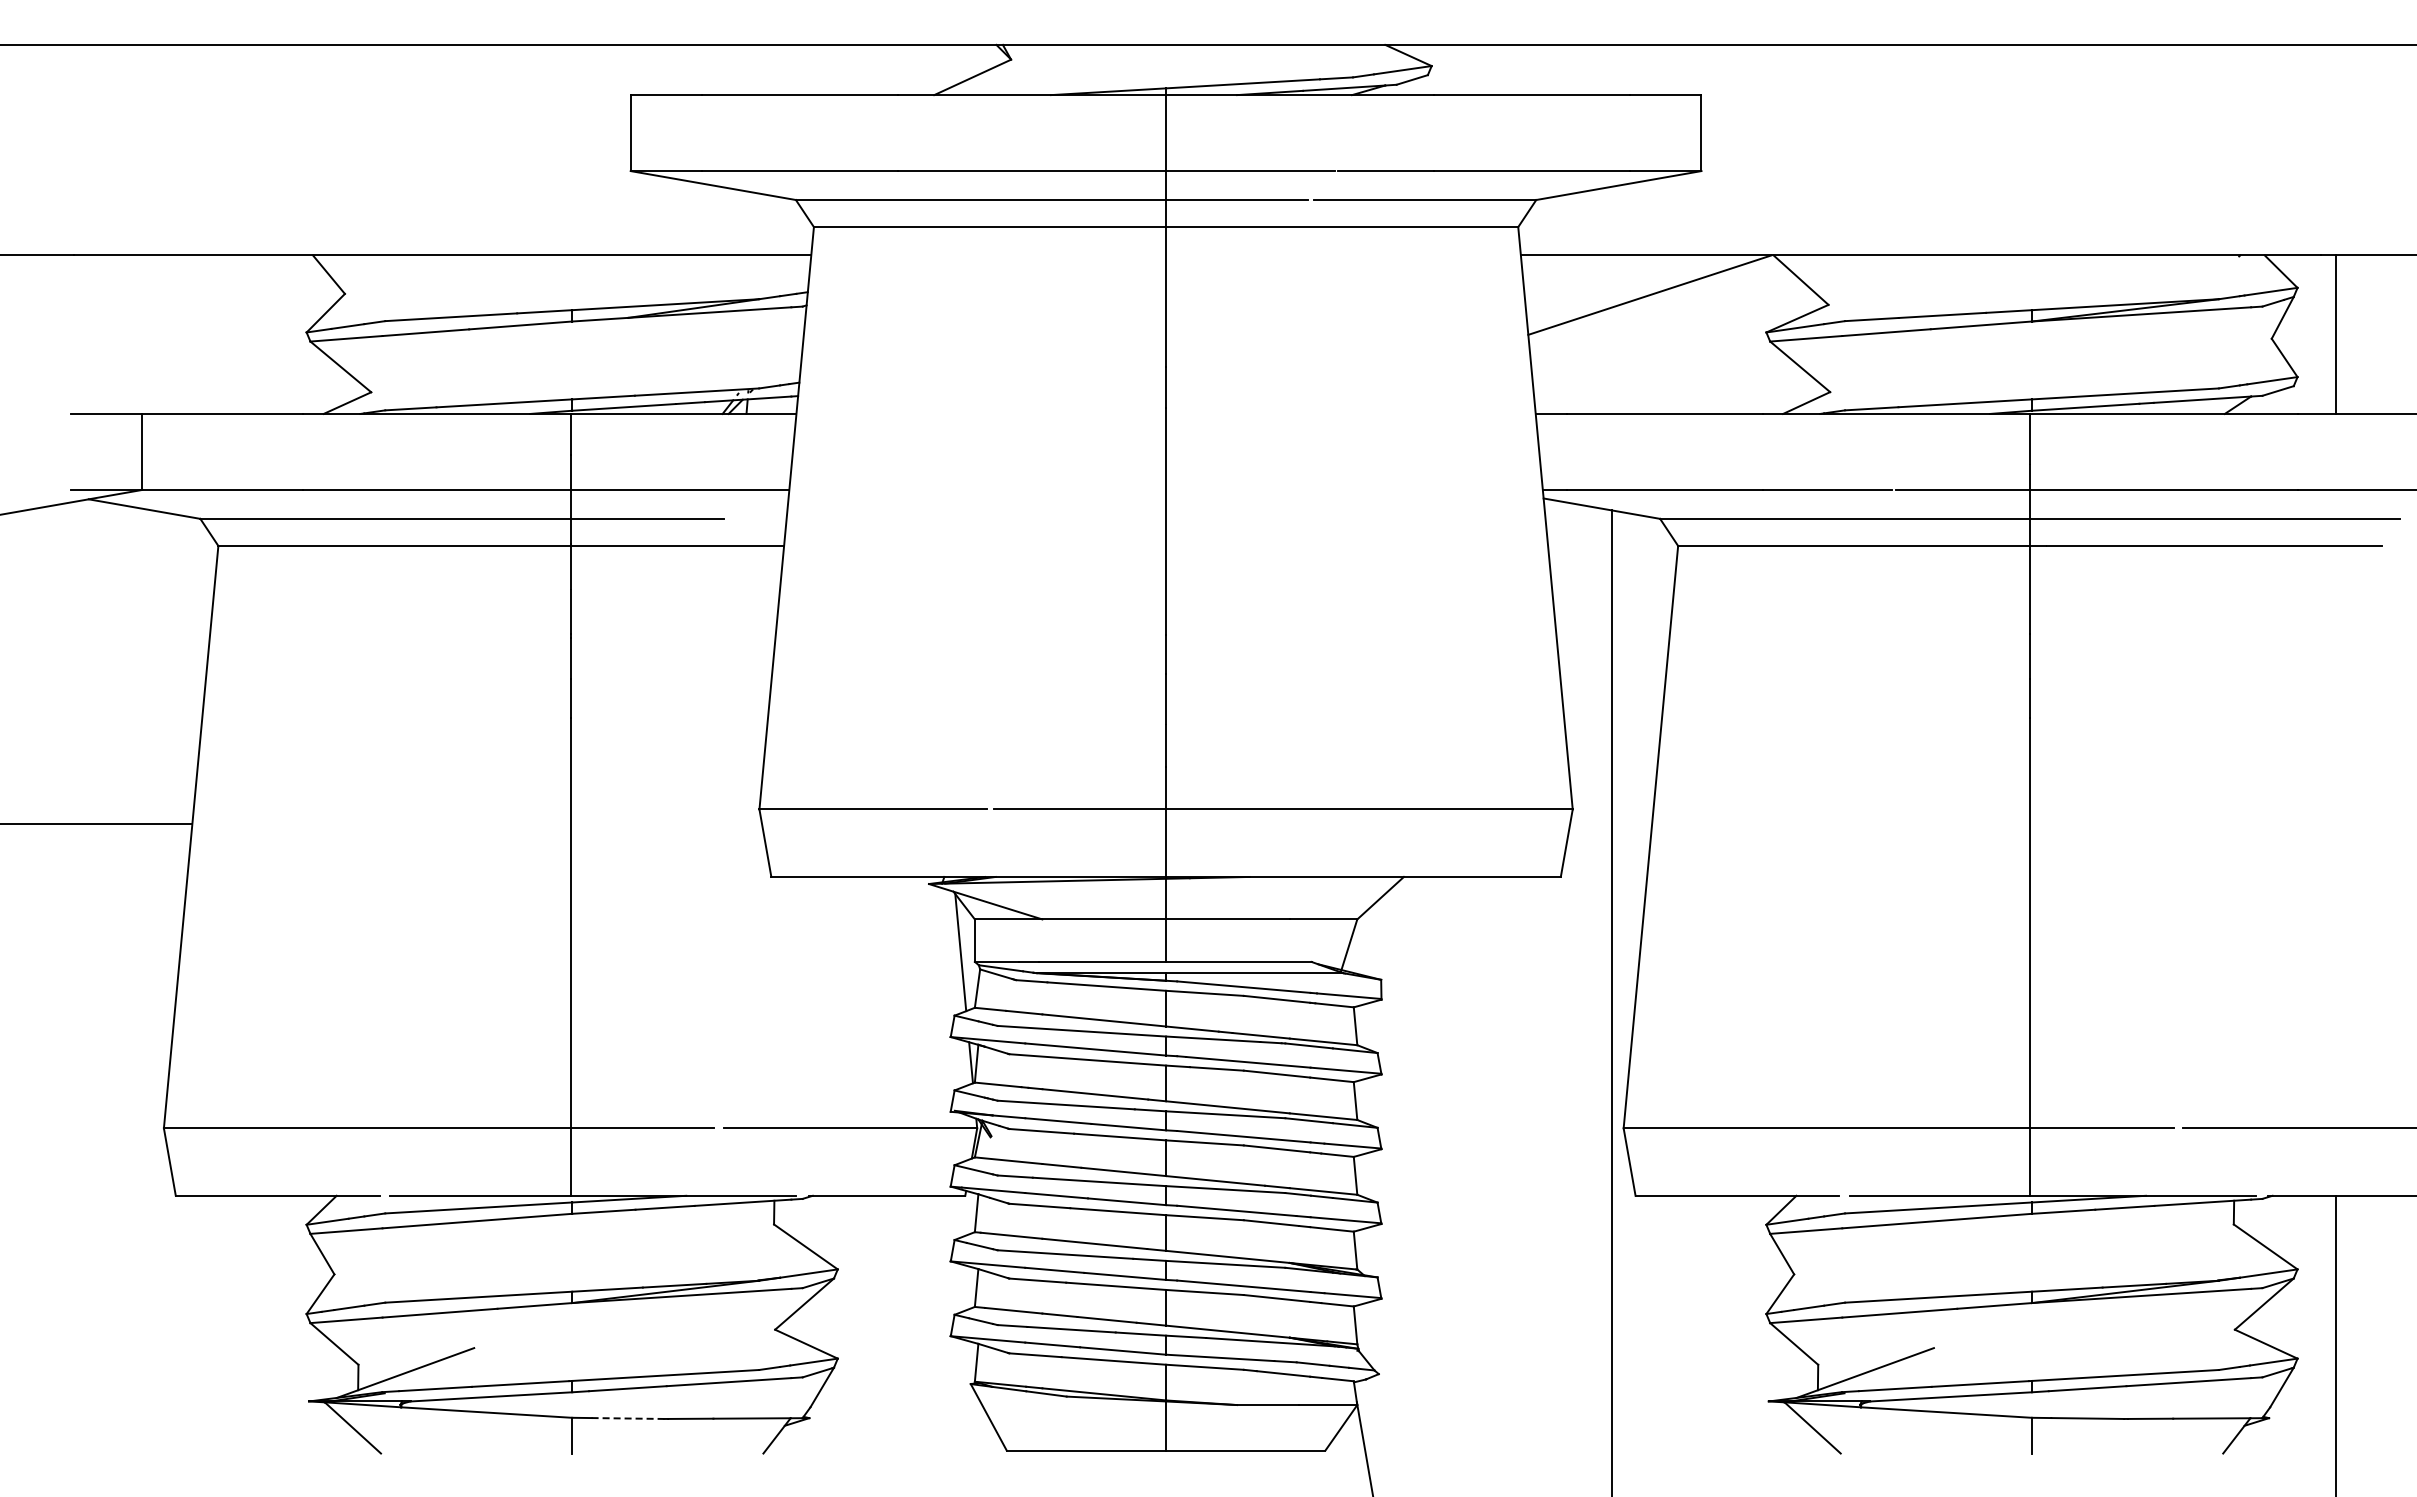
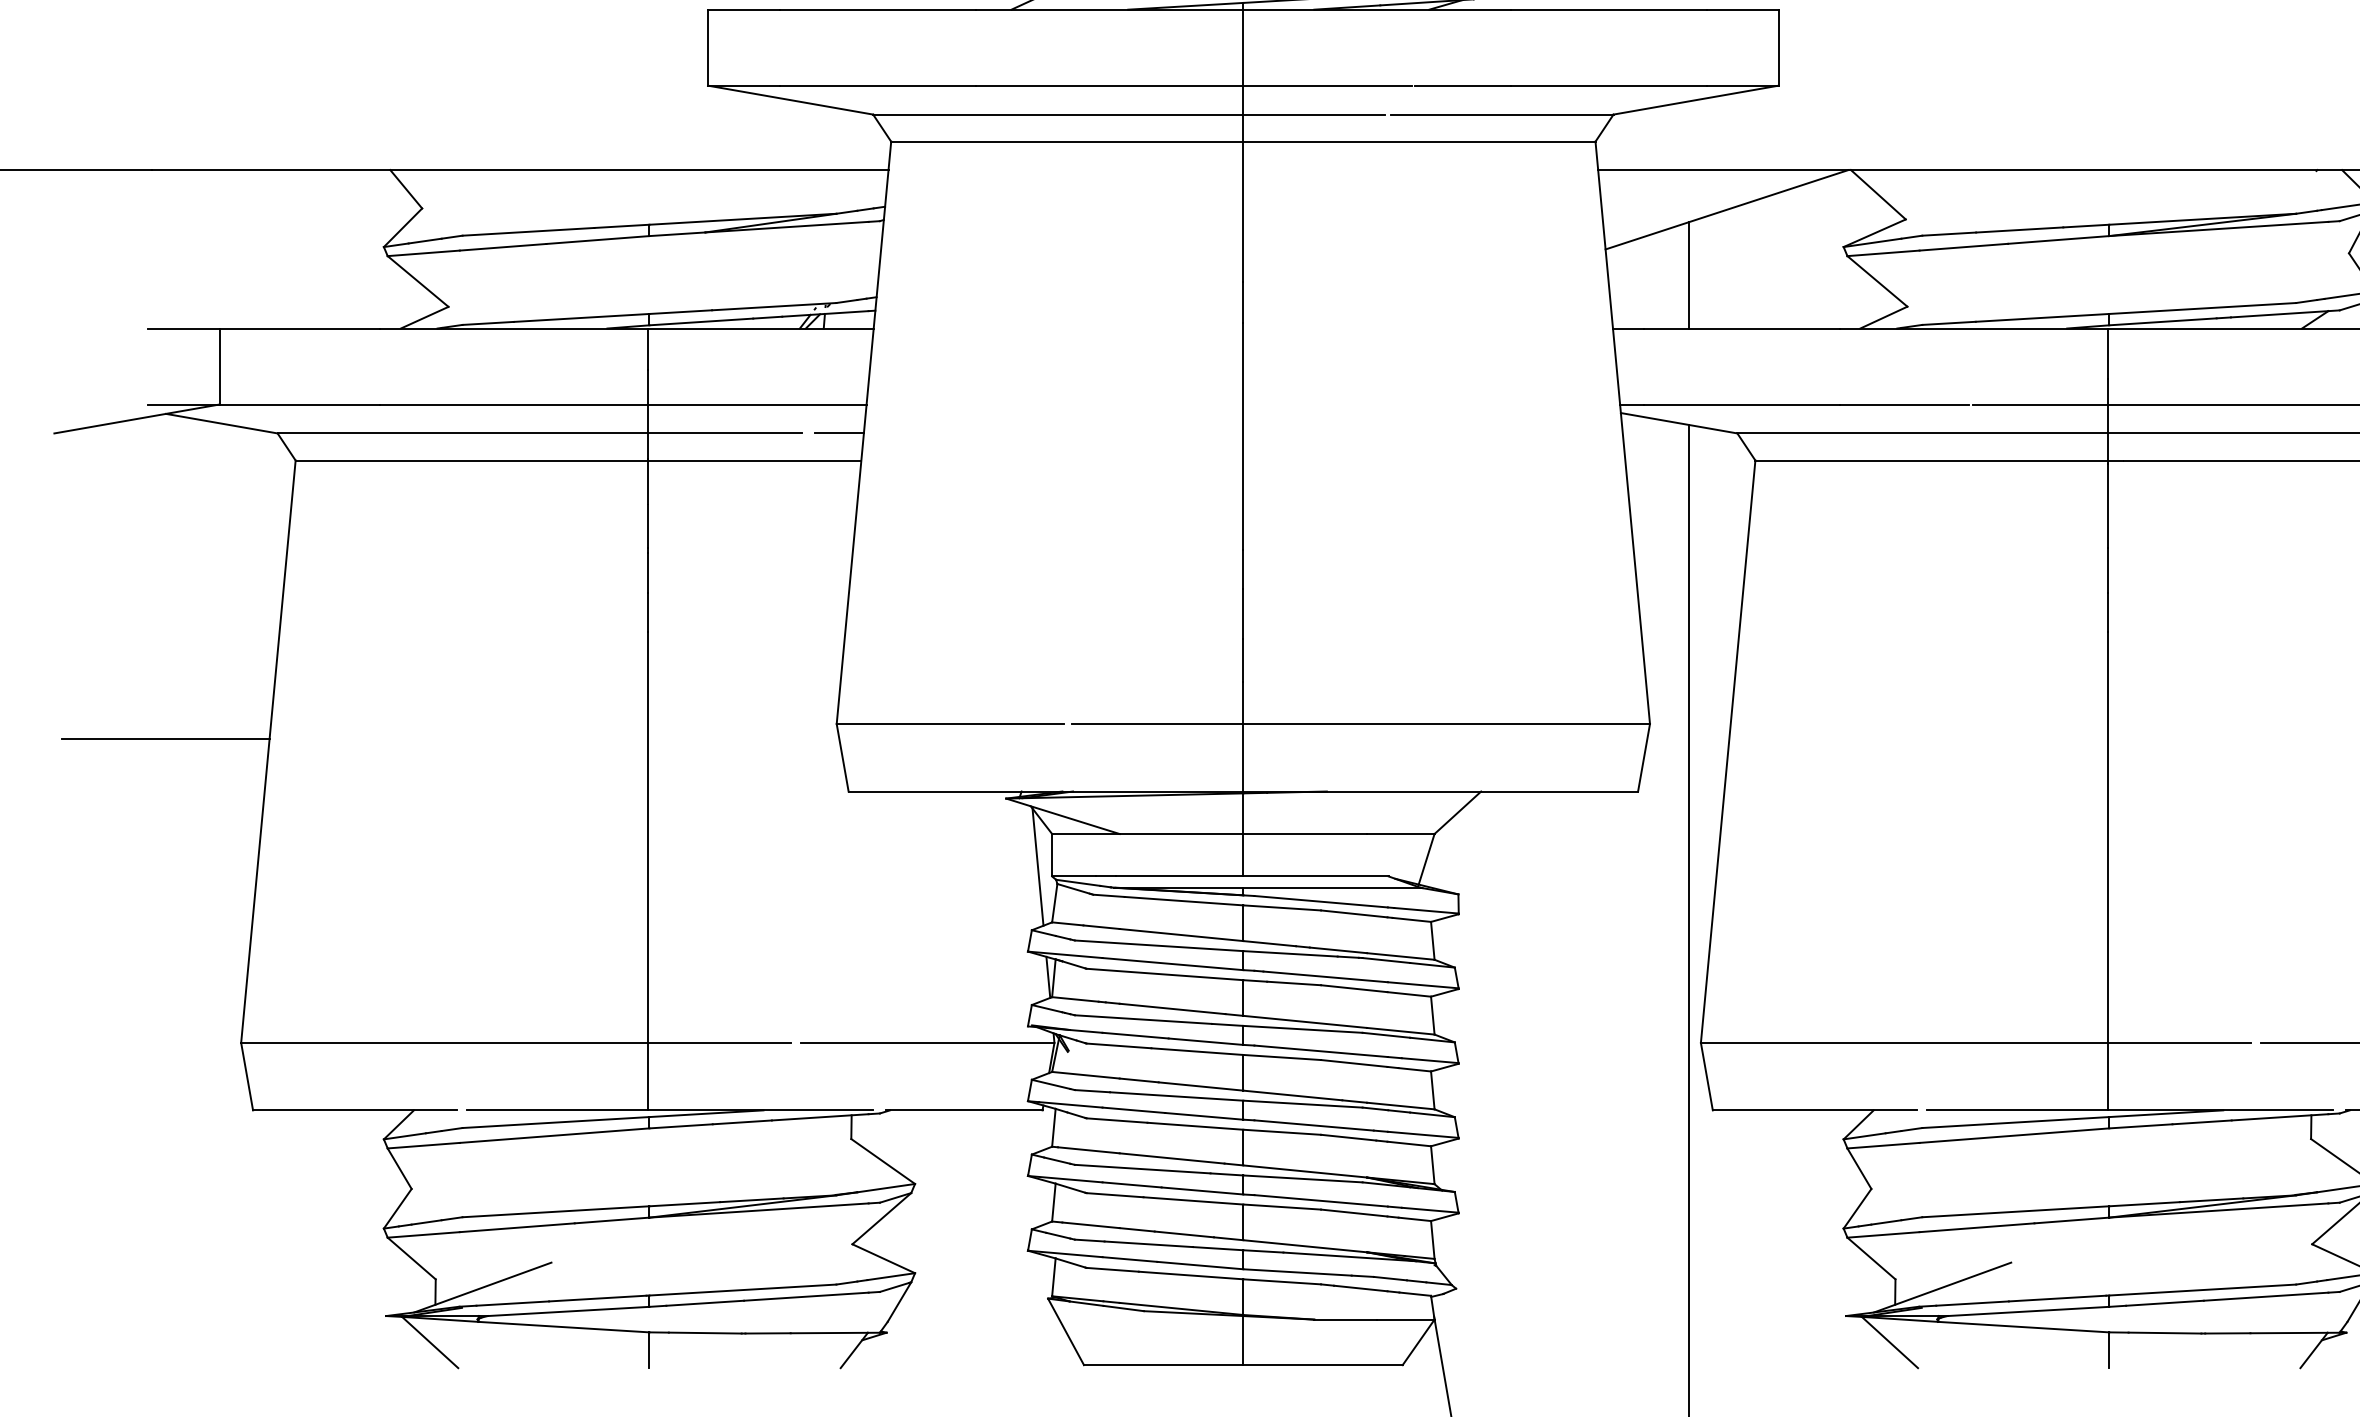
line: (1612, 360) -> (1689, 275), added
line: (761, 518) -> (838, 433), added
line: (628, 1418) -> (705, 1333), dashed -> solid

